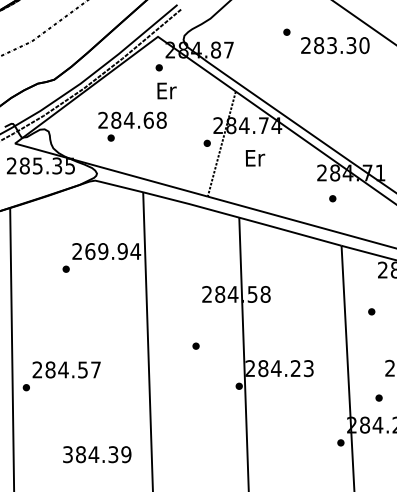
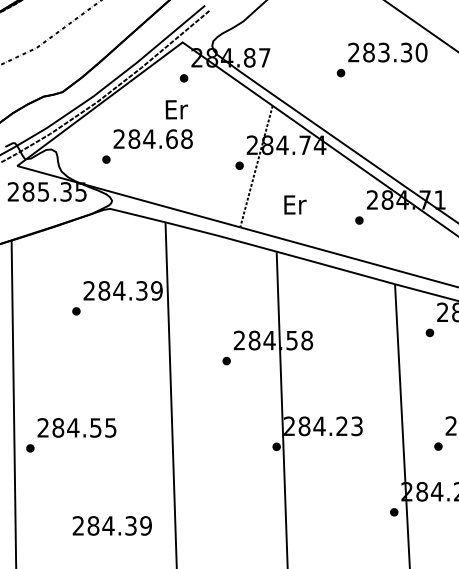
part: (286, 31) -> (340, 72), moved
text: (166, 90) -> (176, 109), moved
part: (110, 137) -> (105, 158), moved
text: (255, 158) -> (295, 205), moved
part: (332, 198) -> (359, 220), moved
text: (113, 251) -> (131, 290), 269.94 -> 284.39
part: (371, 311) -> (429, 332), moved
part: (195, 345) -> (226, 360), moved
text: (95, 369) -> (110, 427), 284.57 -> 284.55
part: (378, 397) -> (437, 445), moved
text: (67, 454) -> (77, 525), 384.39 -> 284.39

